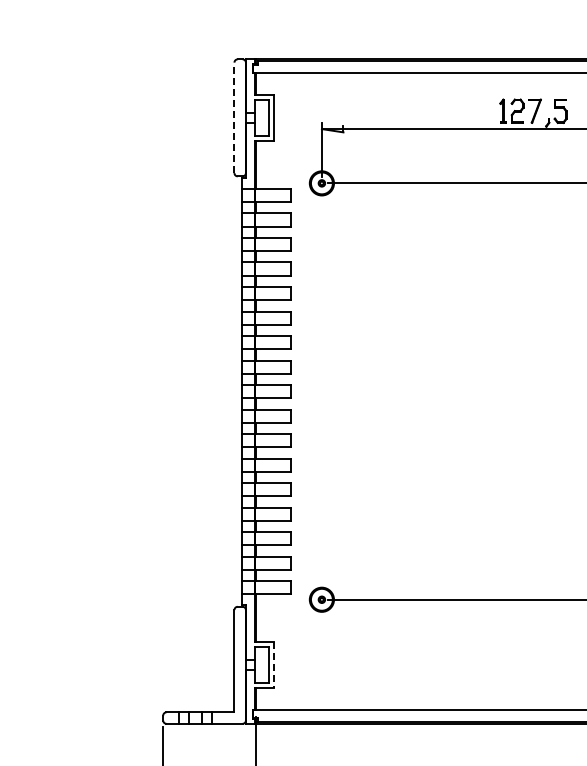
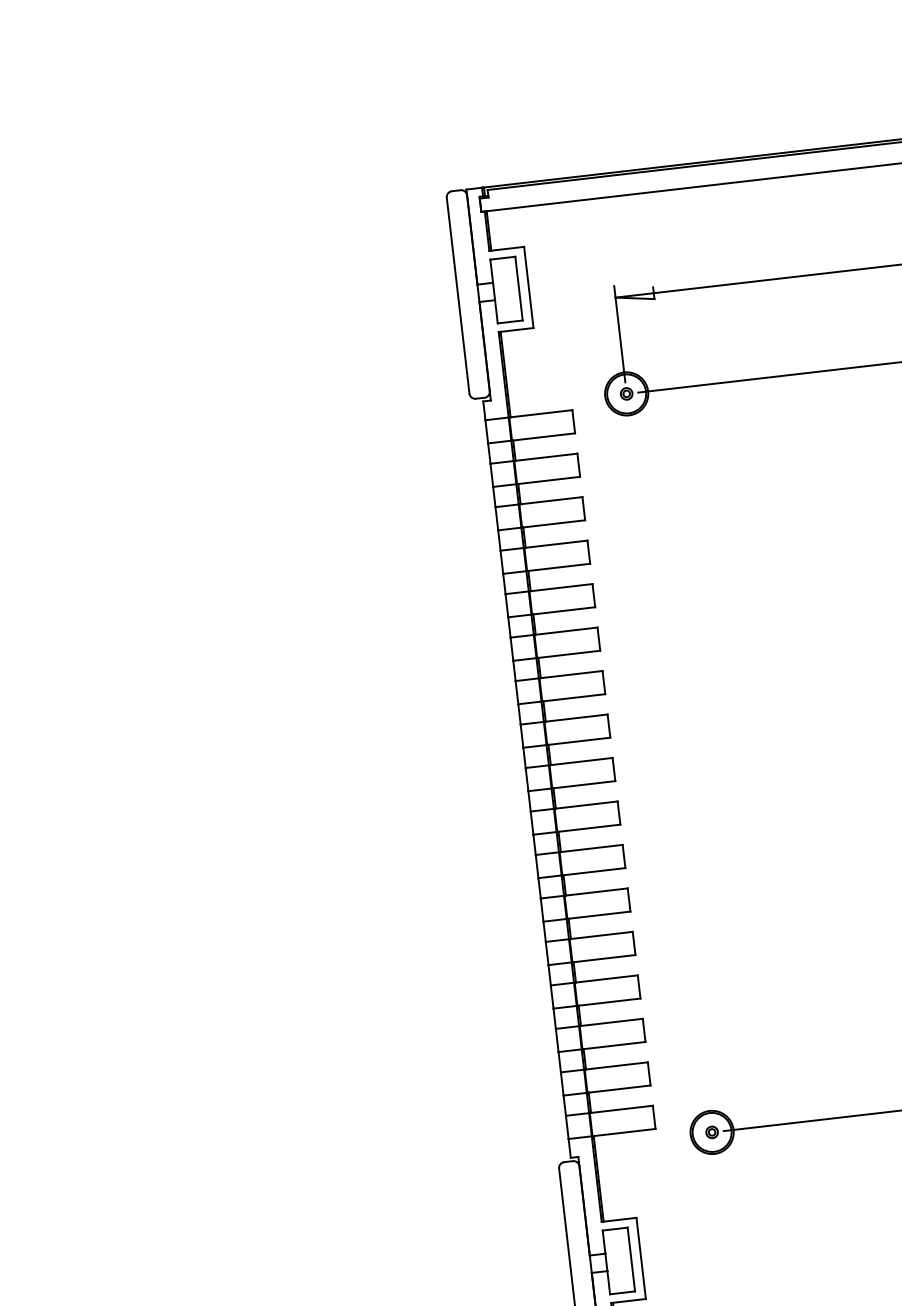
line: (234, 117) -> (458, 295), dashed -> solid
line: (274, 665) -> (641, 1258), dashed -> solid

